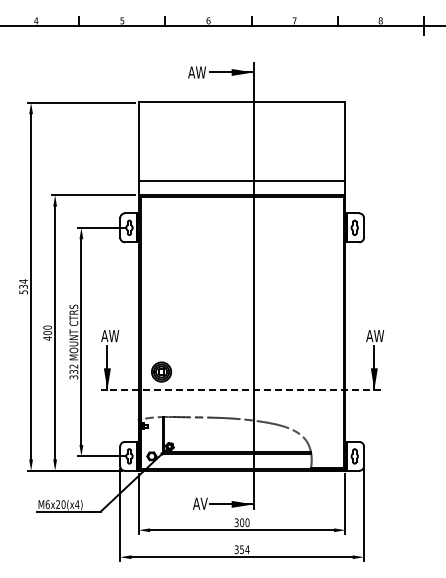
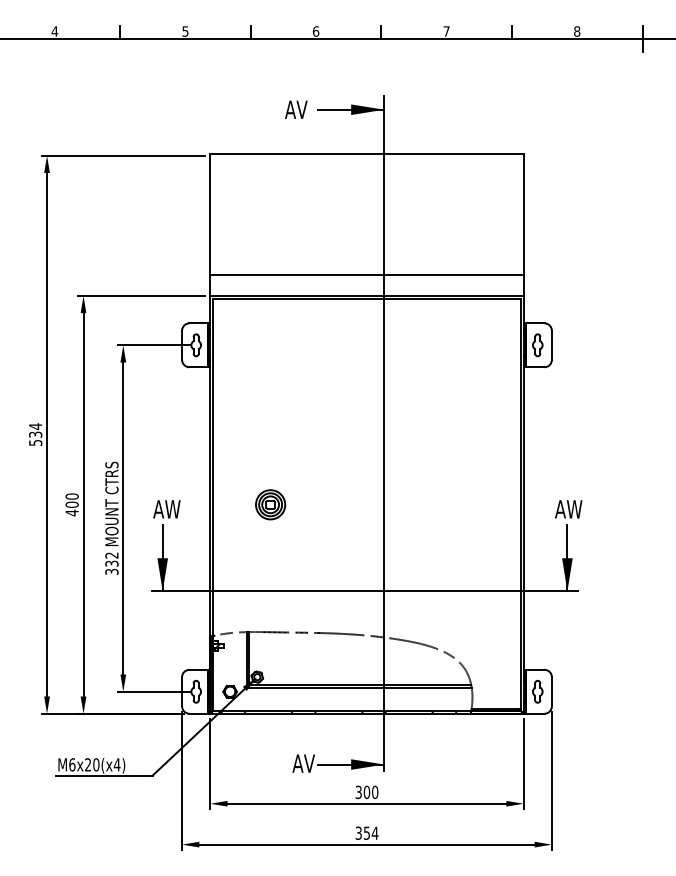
text: (200, 72) -> (303, 109), AW -> AV
part: (161, 371) -> (270, 503), moved
line: (240, 390) -> (364, 591), dashed -> solid

